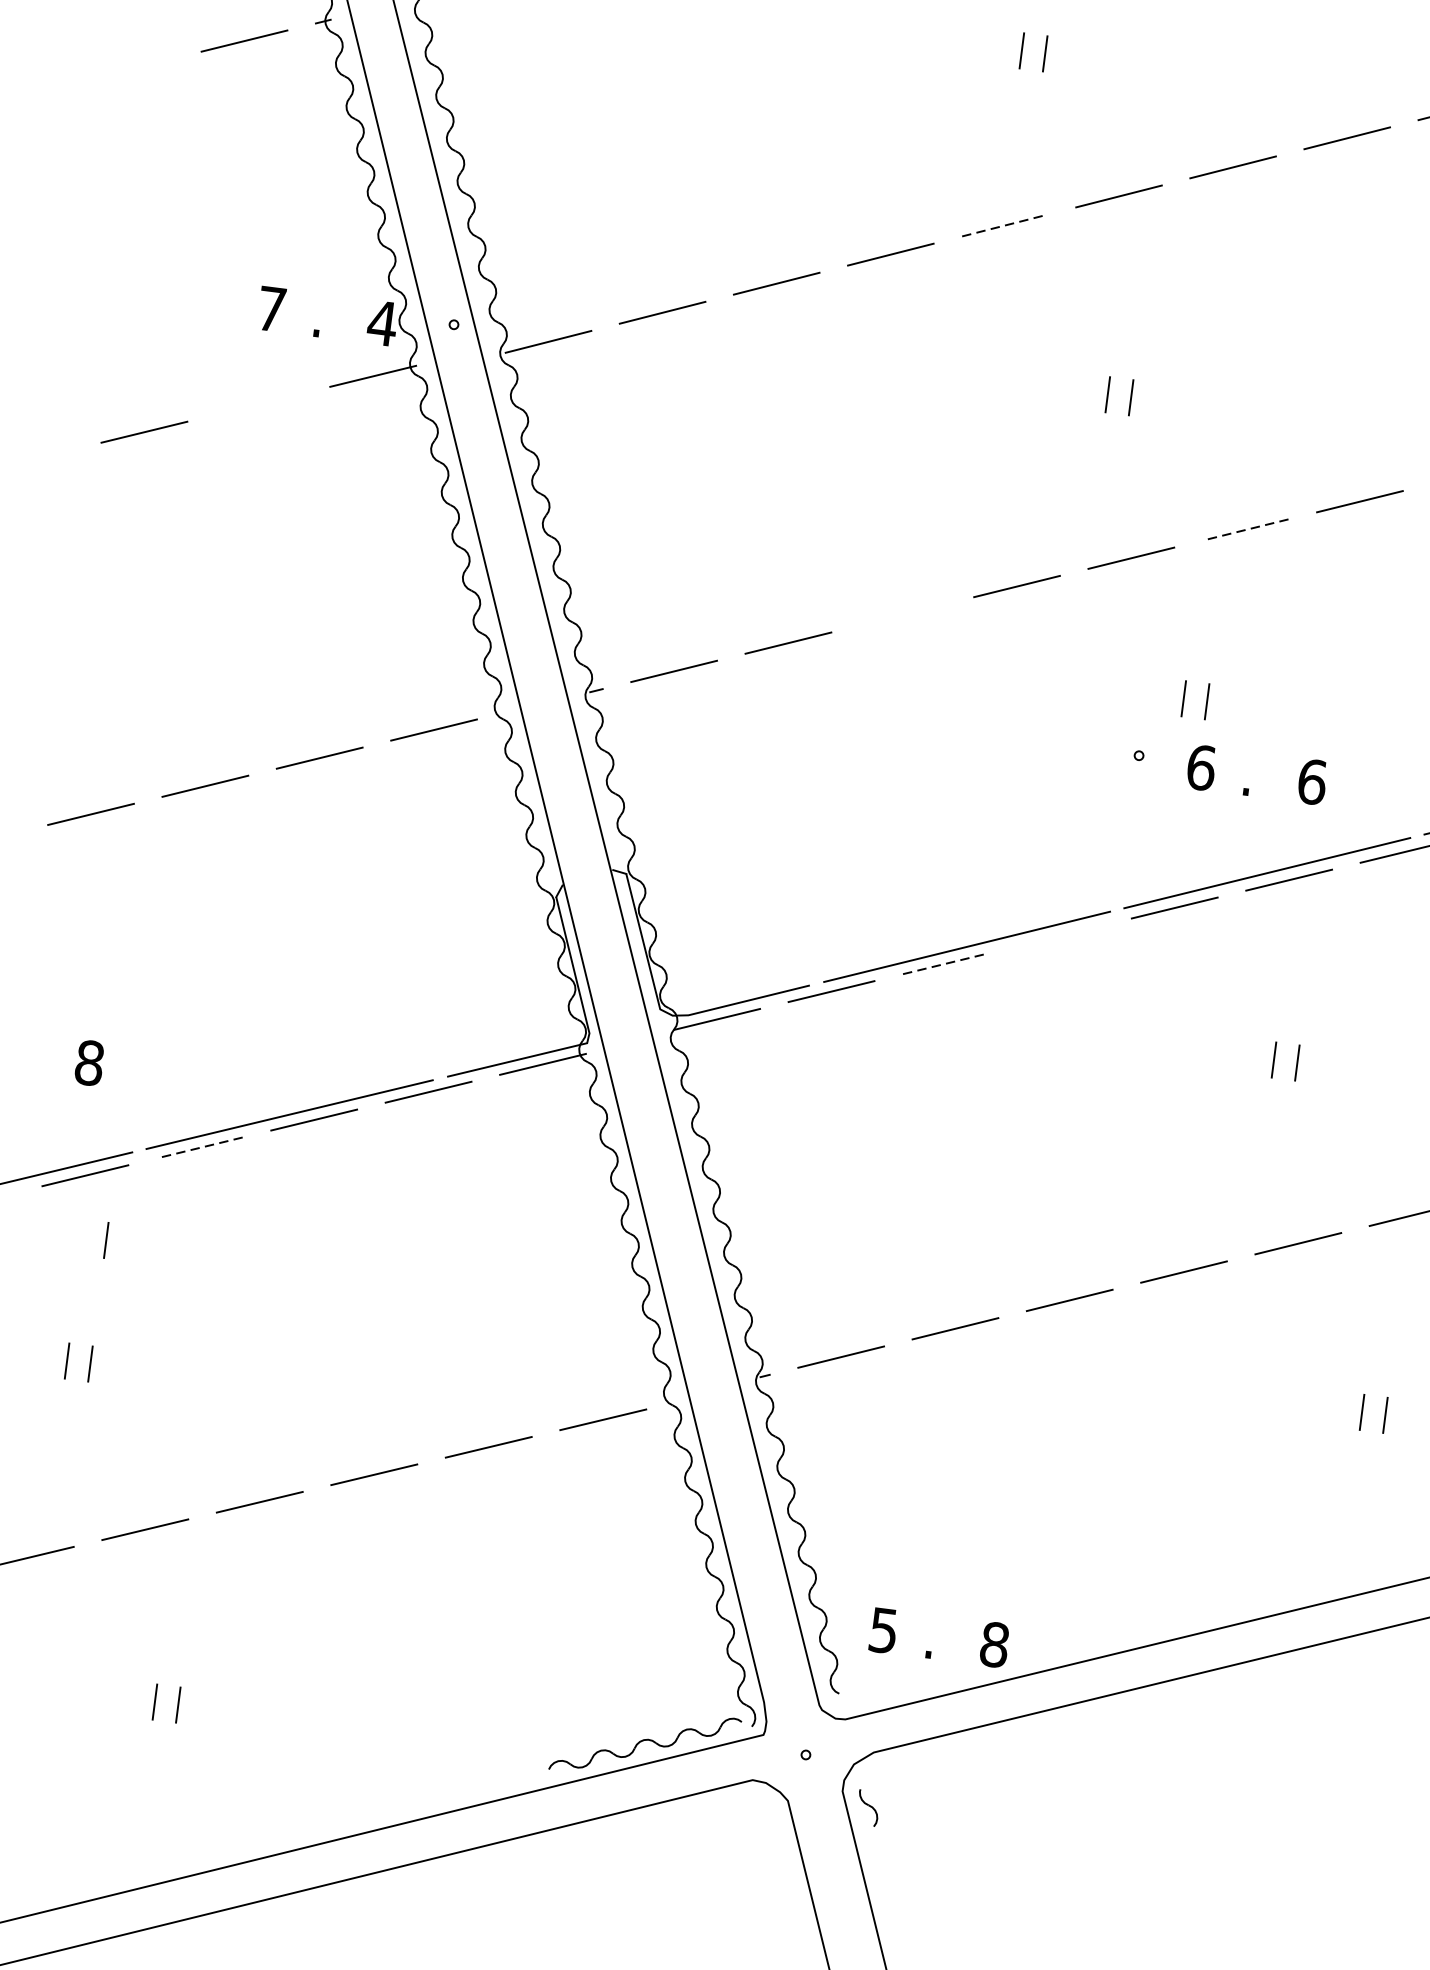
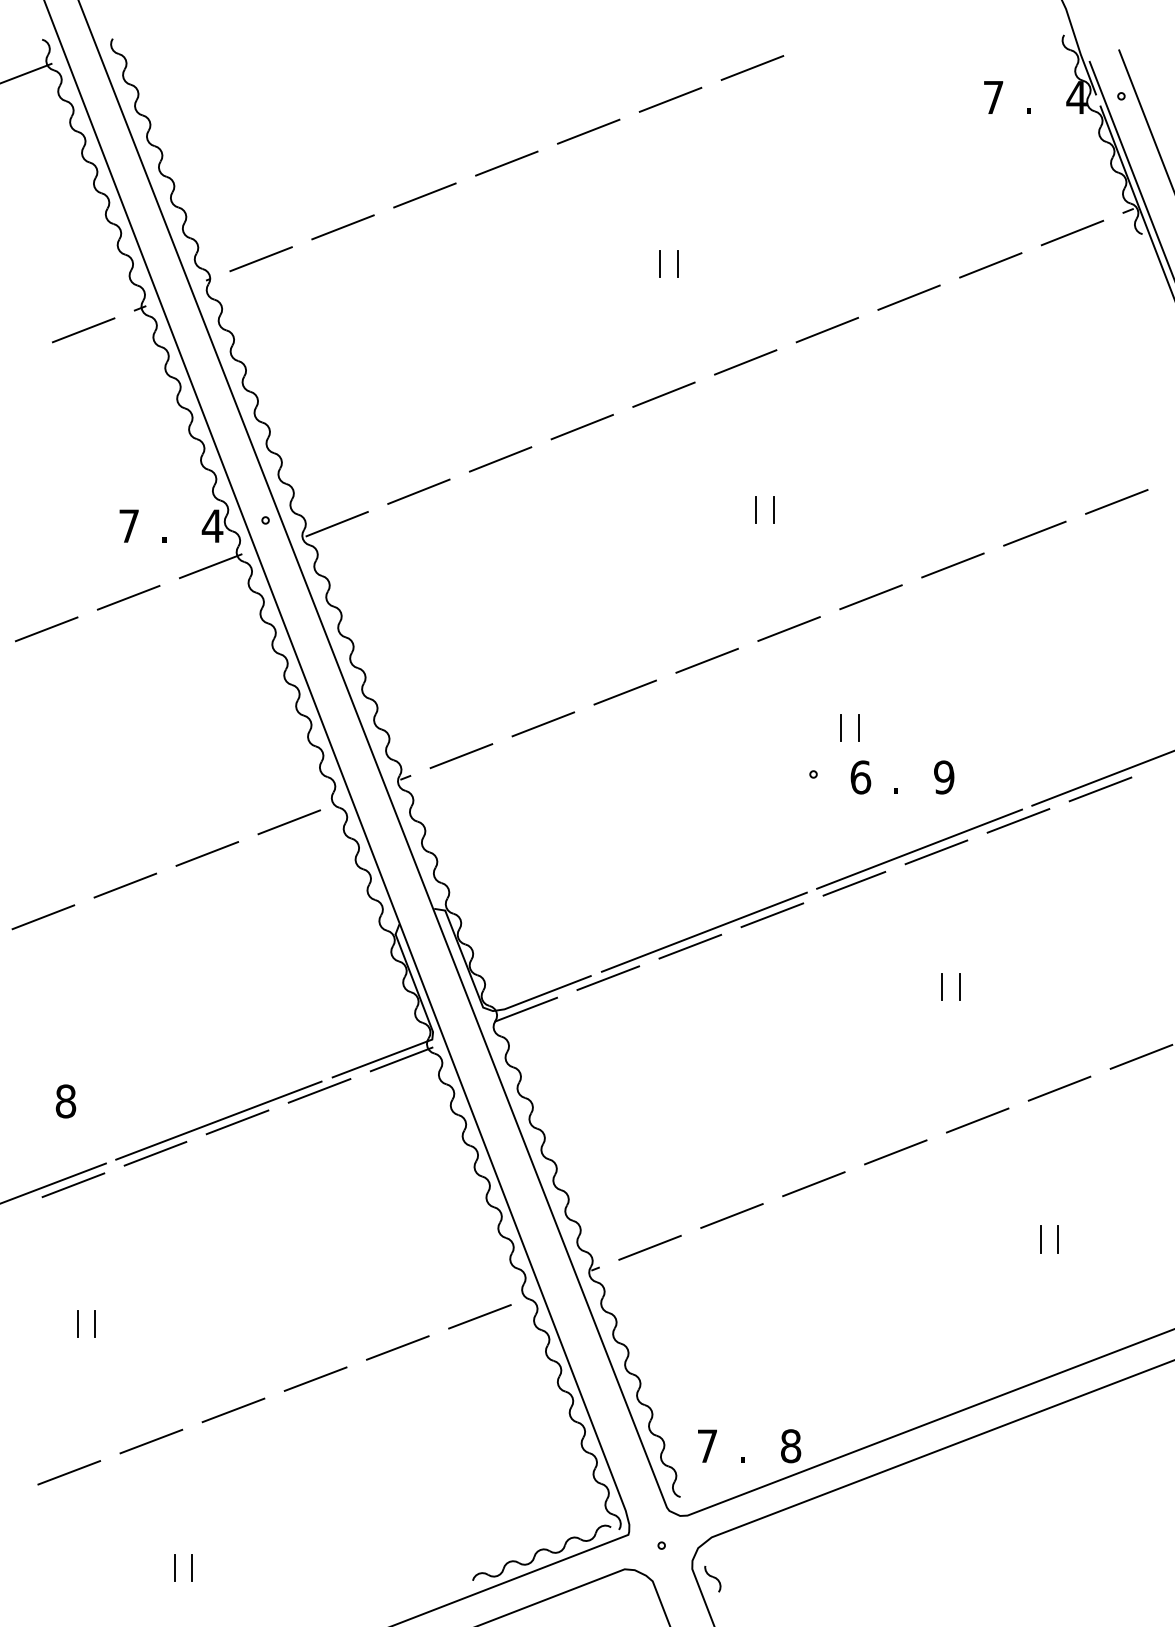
line: (1004, 225) -> (663, 394), dashed -> solid
line: (258, 403) -> (128, 597), added
line: (1246, 530) -> (871, 597), dashed -> solid
line: (901, 614) -> (624, 692), added
text: (1312, 782) -> (944, 777), 6 -> 9
line: (1060, 936) -> (772, 915), added
line: (946, 963) -> (690, 946), dashed -> solid
line: (199, 1147) -> (155, 1153), dashed -> solid
line: (105, 1239) -> (94, 1230), removed
text: (882, 1630) -> (706, 1446), 5 -> 7

